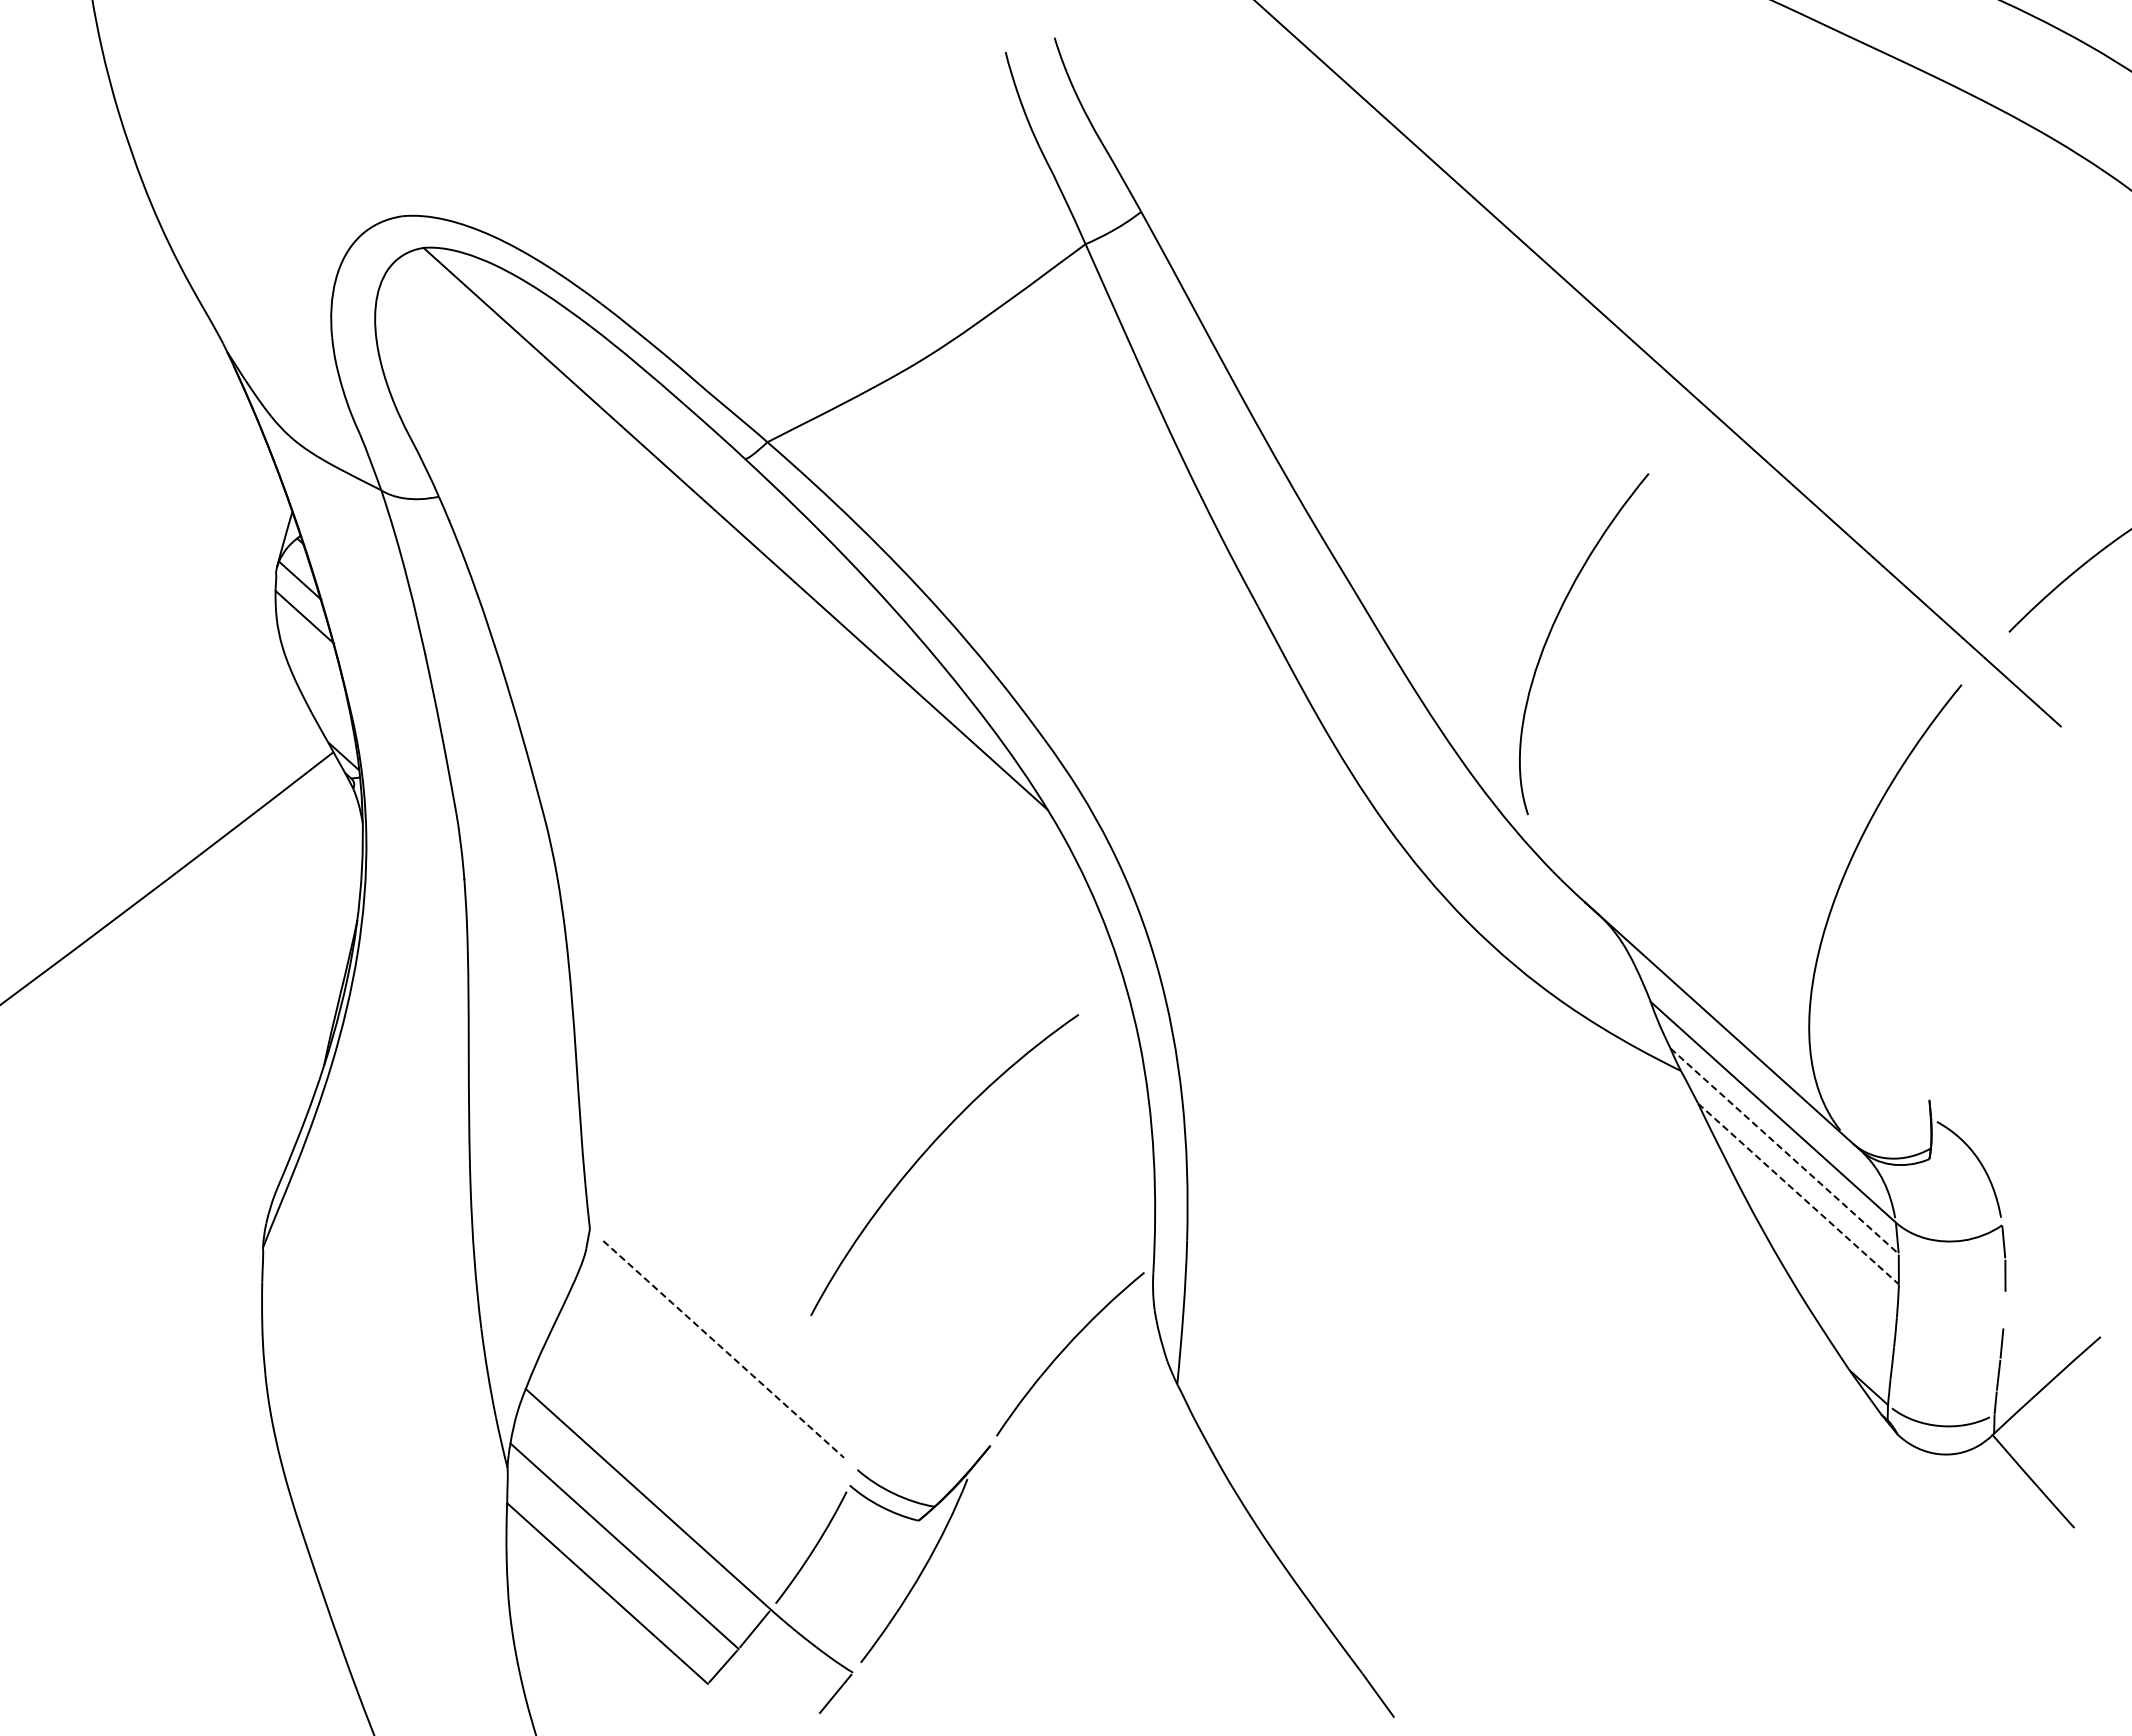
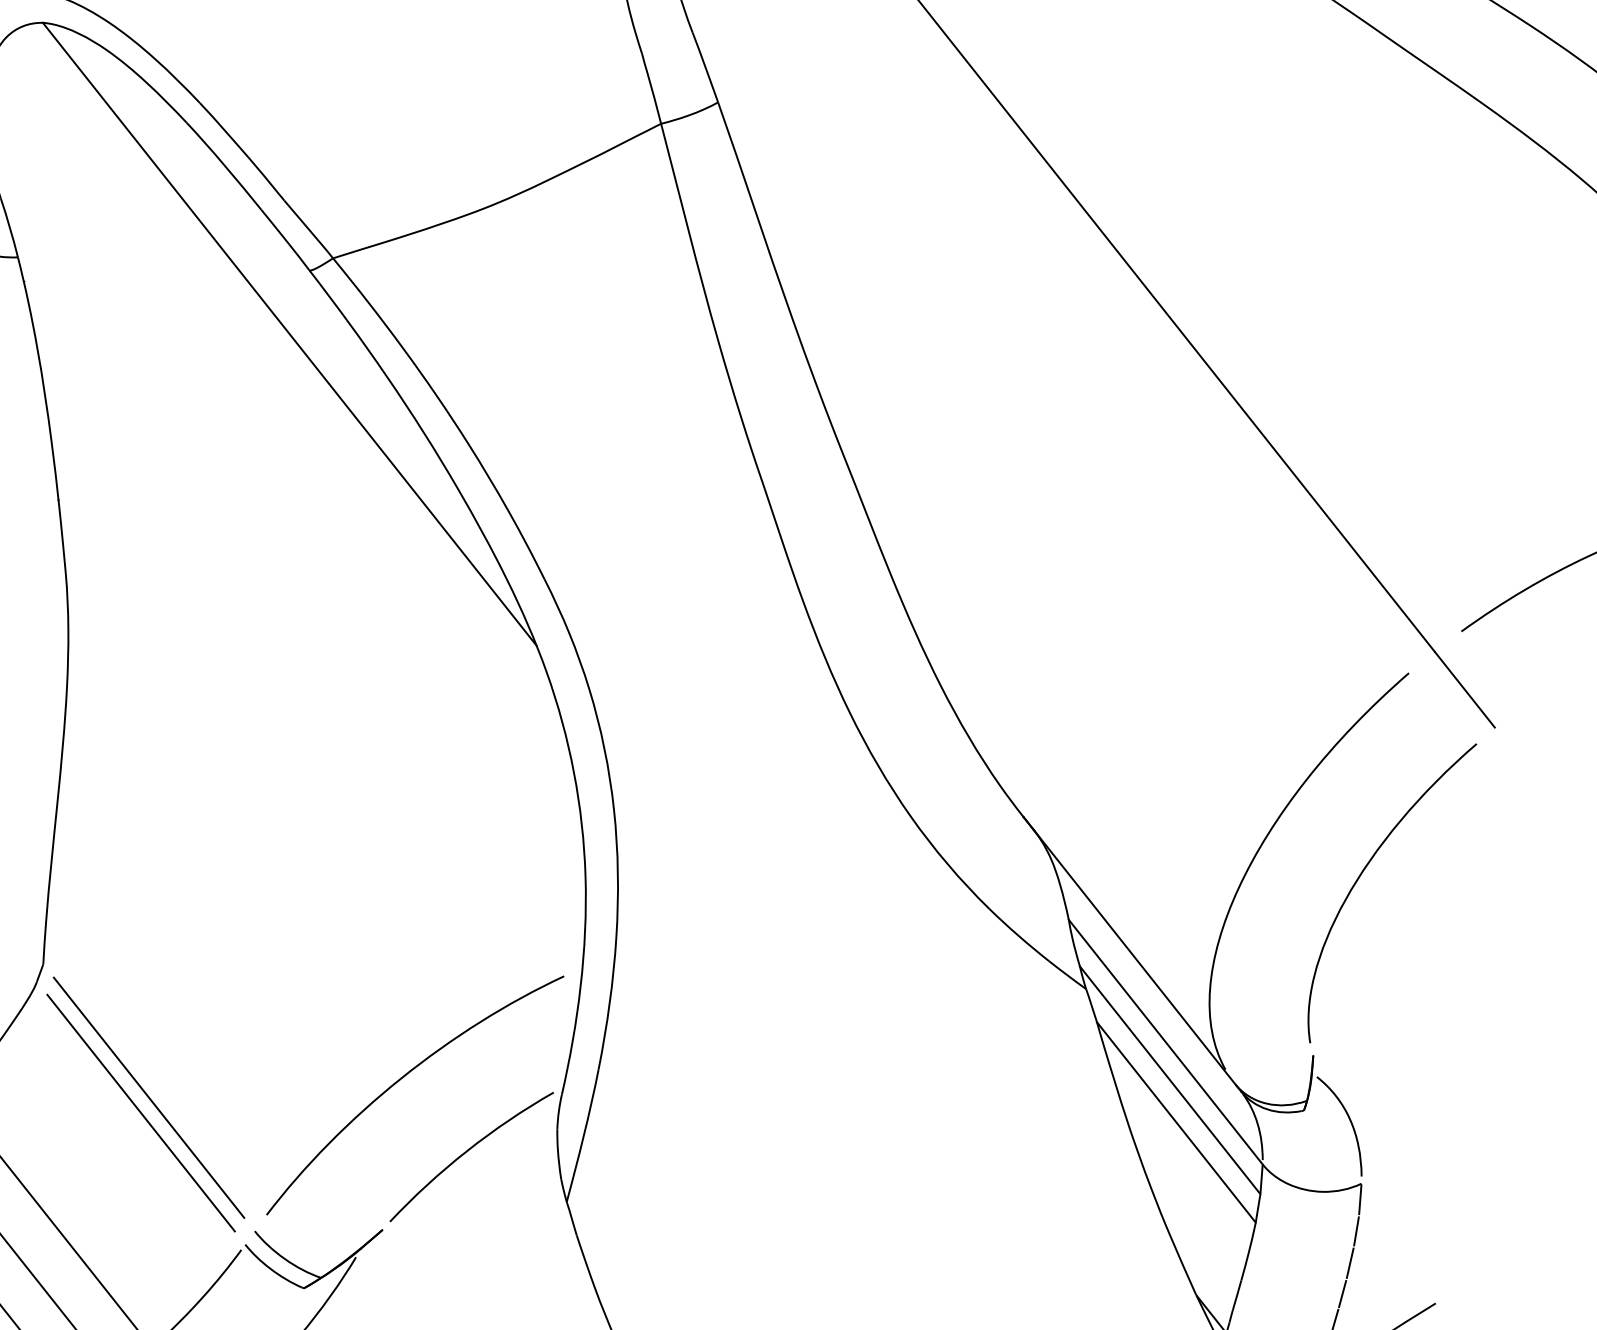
curve: (1553, 627) -> (1363, 872), moved
line: (1784, 1151) -> (1169, 1080), dashed -> solid
curve: (925, 1153) -> (399, 1081), moved
line: (1798, 1194) -> (1176, 1122), dashed -> solid
line: (2004, 1310) -> (1350, 1263), added
line: (723, 1349) -> (148, 1097), dashed -> solid
line: (717, 1366) -> (140, 1112), added

